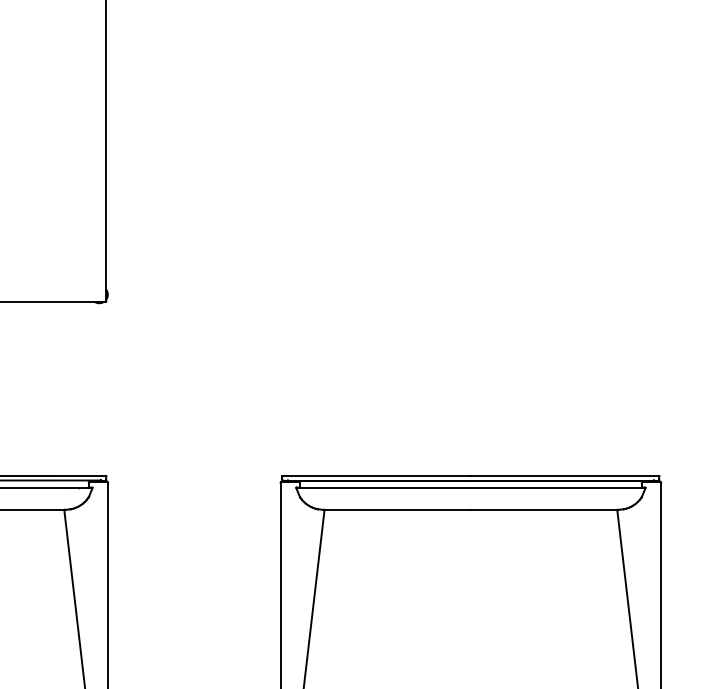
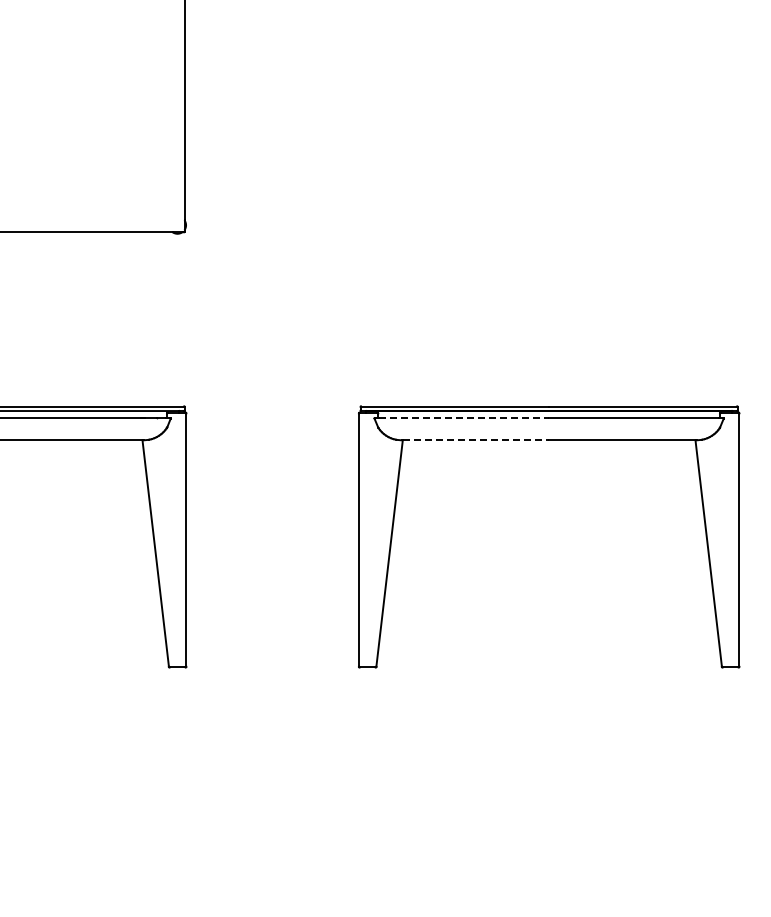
line: (386, 487) -> (464, 418), solid -> dashed
line: (398, 509) -> (476, 440), solid -> dashed

